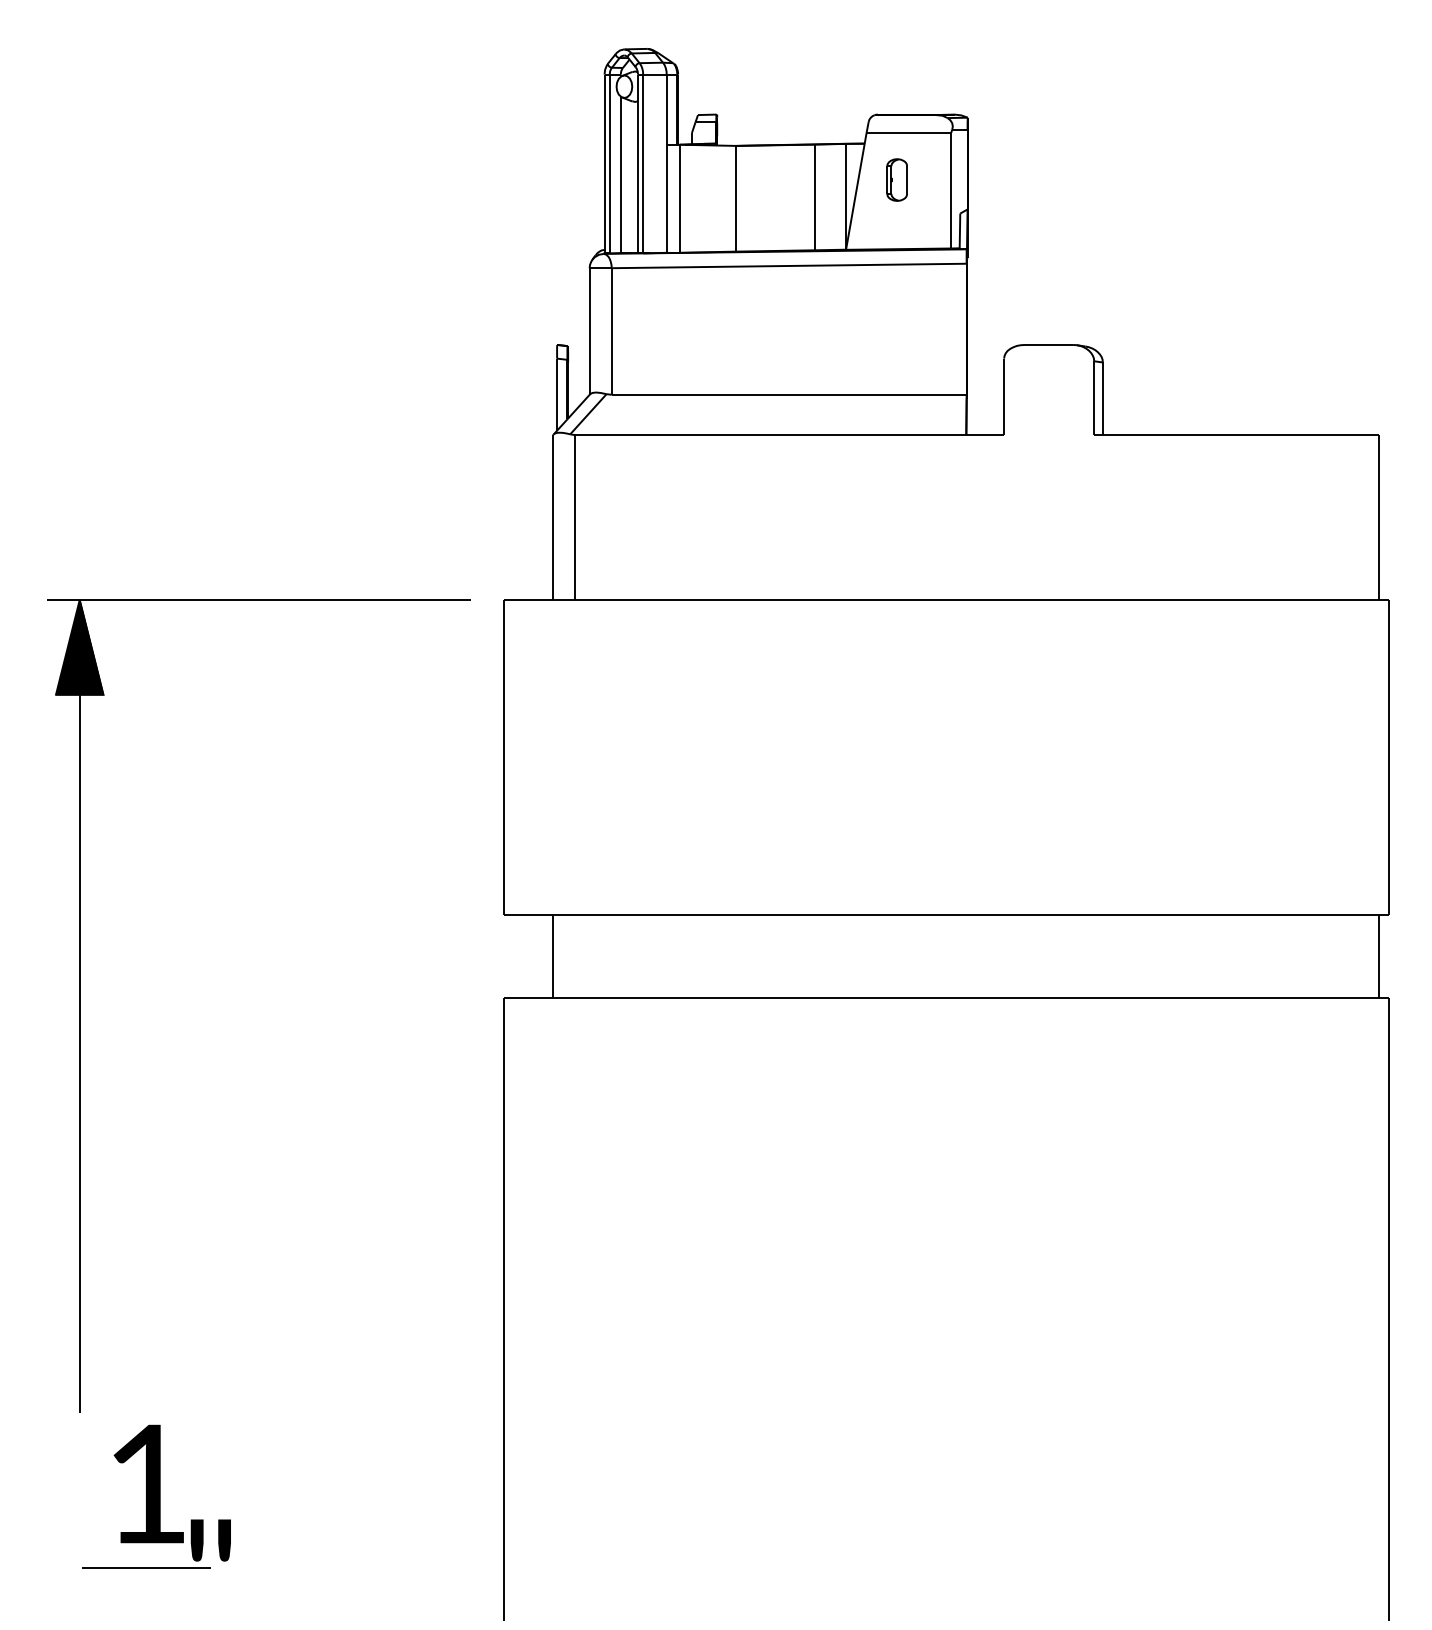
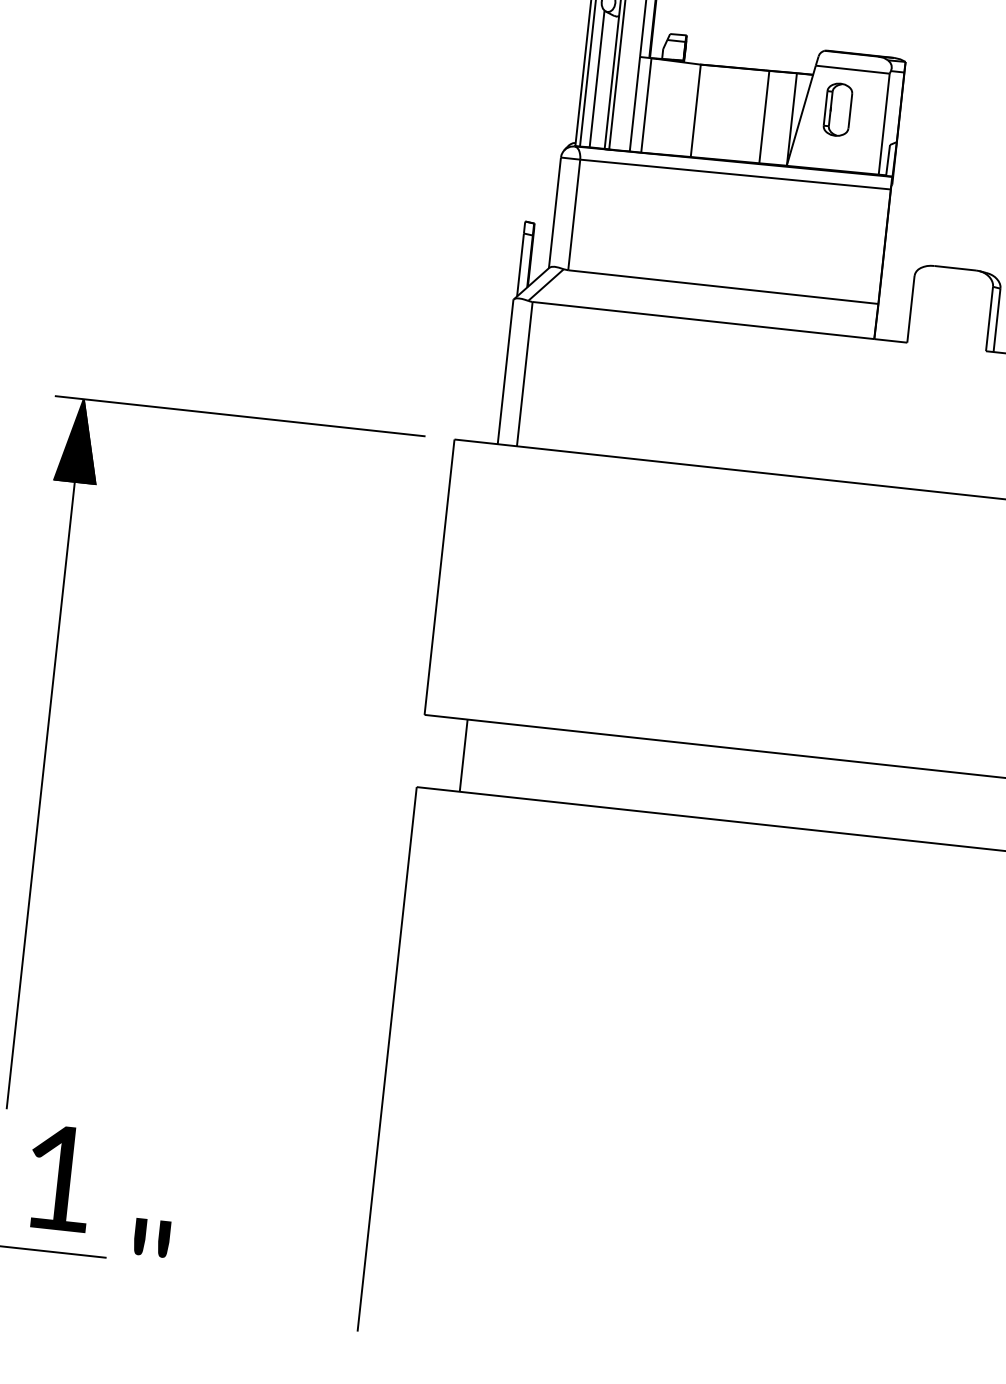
part: (897, 179) -> (838, 109), size x1.43
text: (210, 1540) -> (151, 1238), moved

